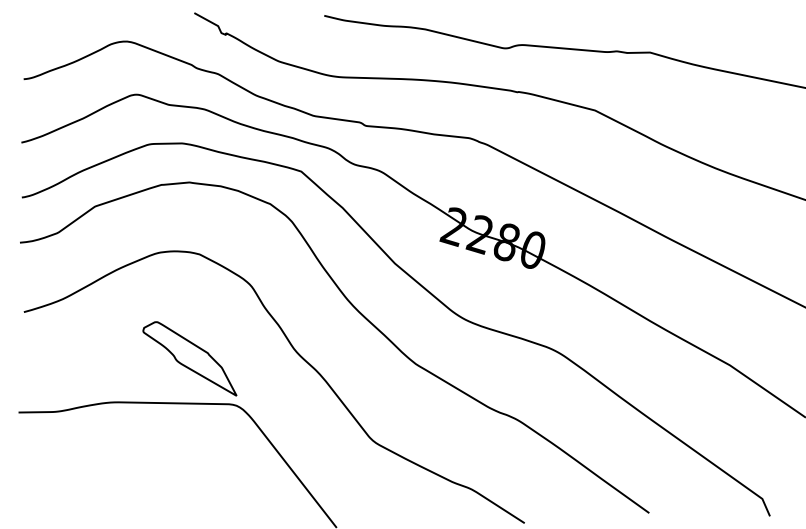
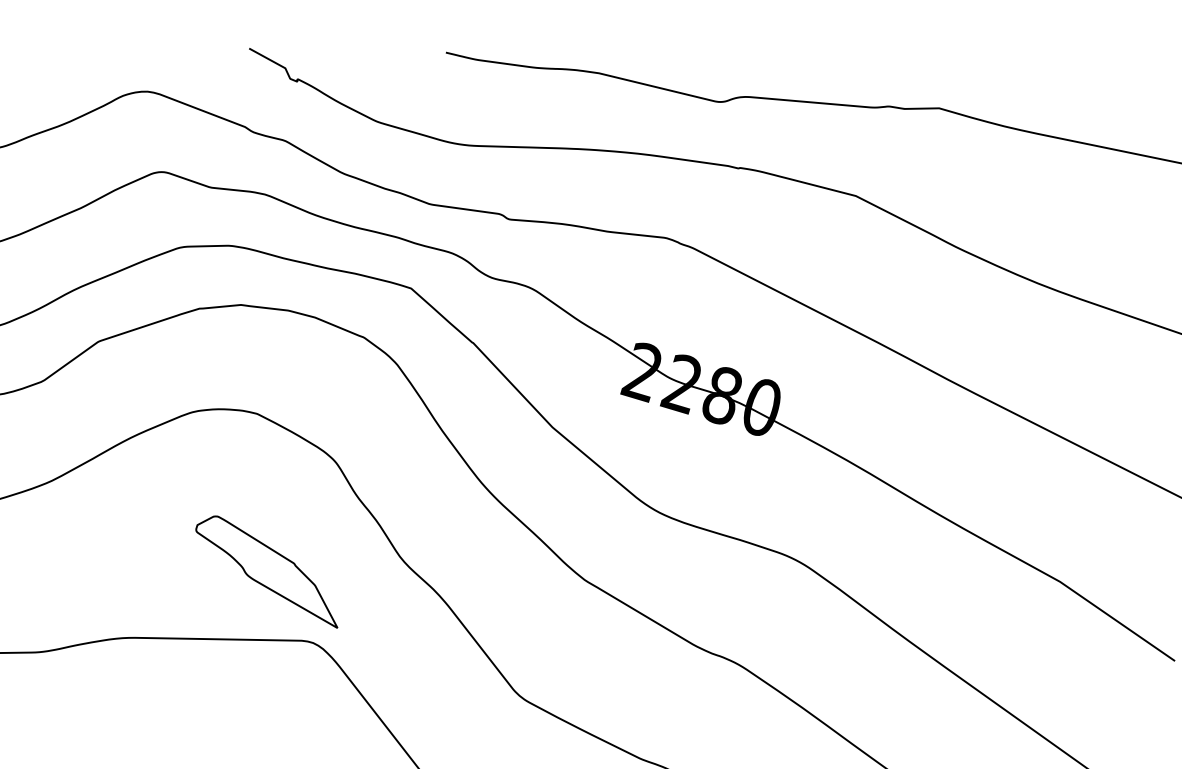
part: (189, 358) -> (266, 571), moved

